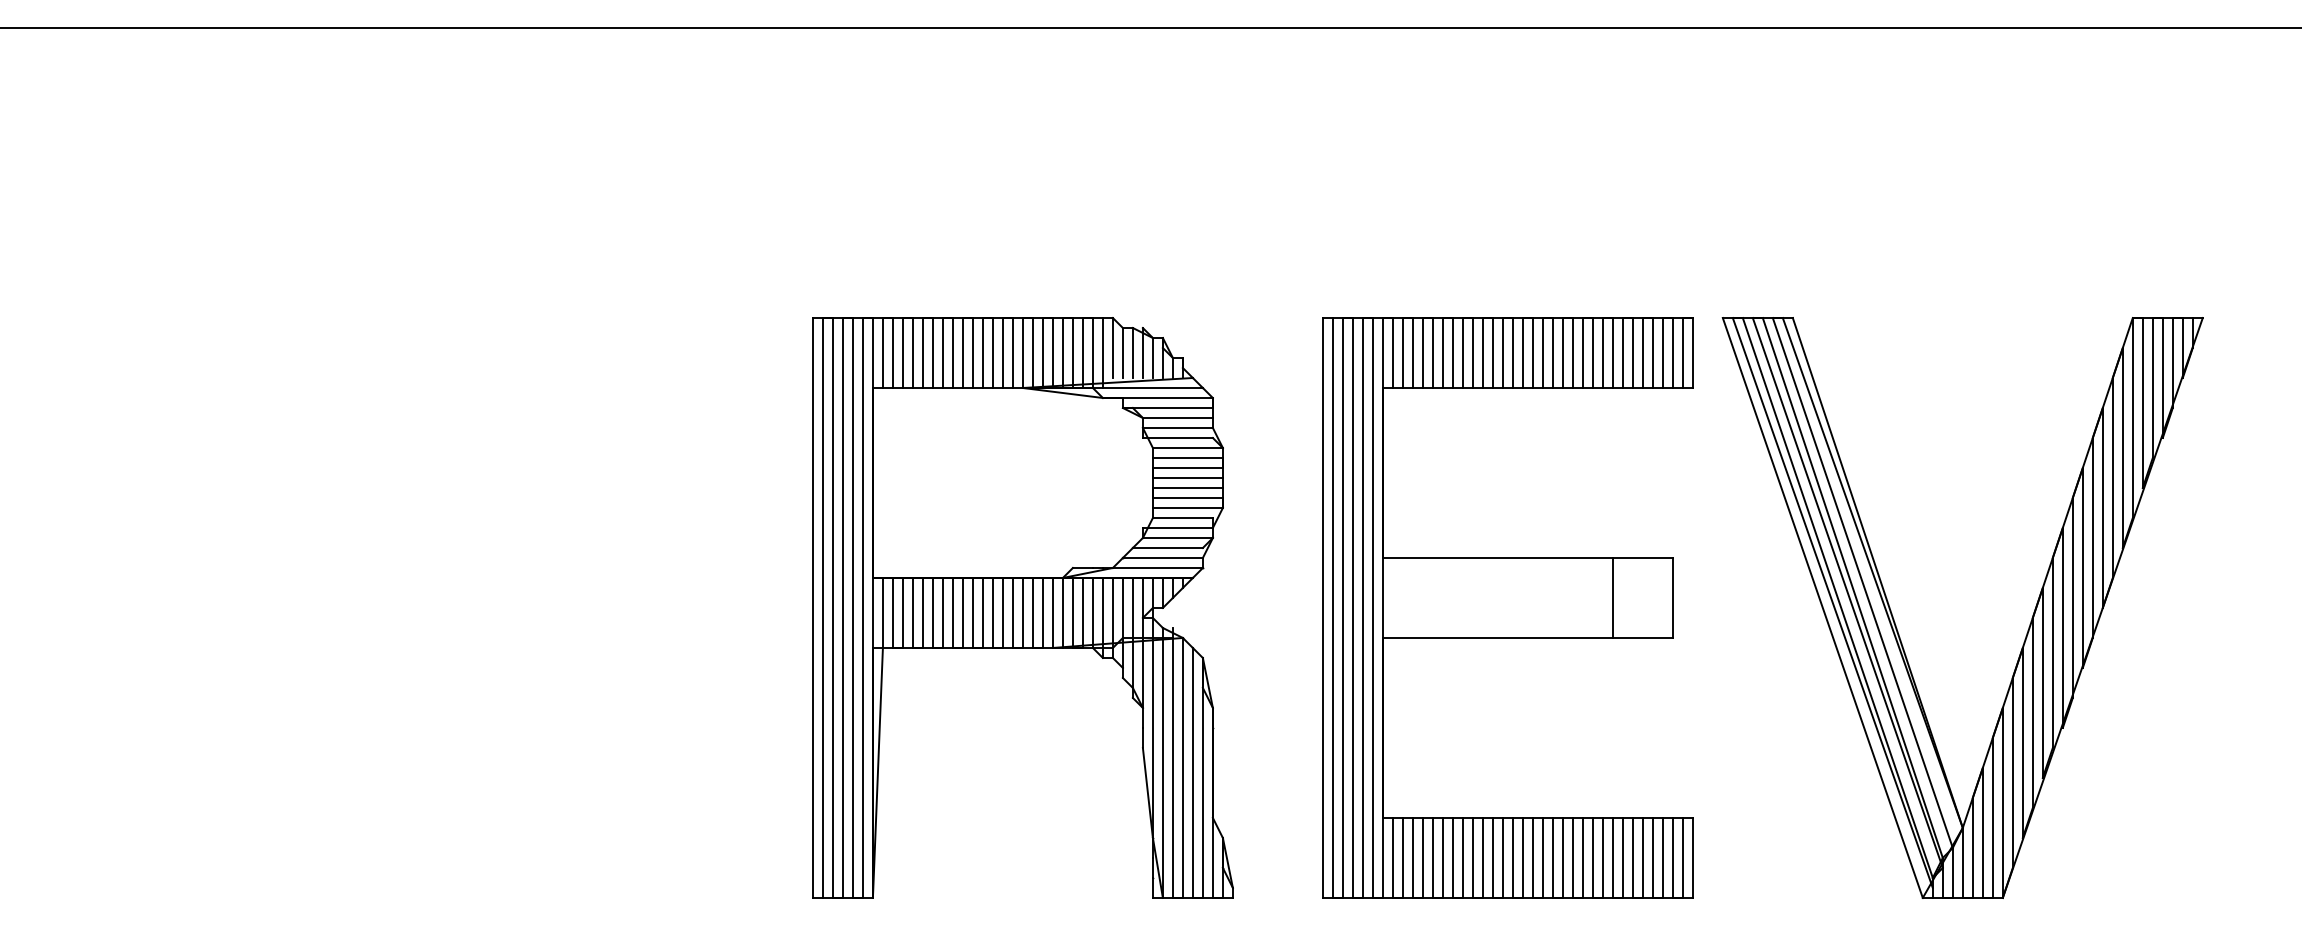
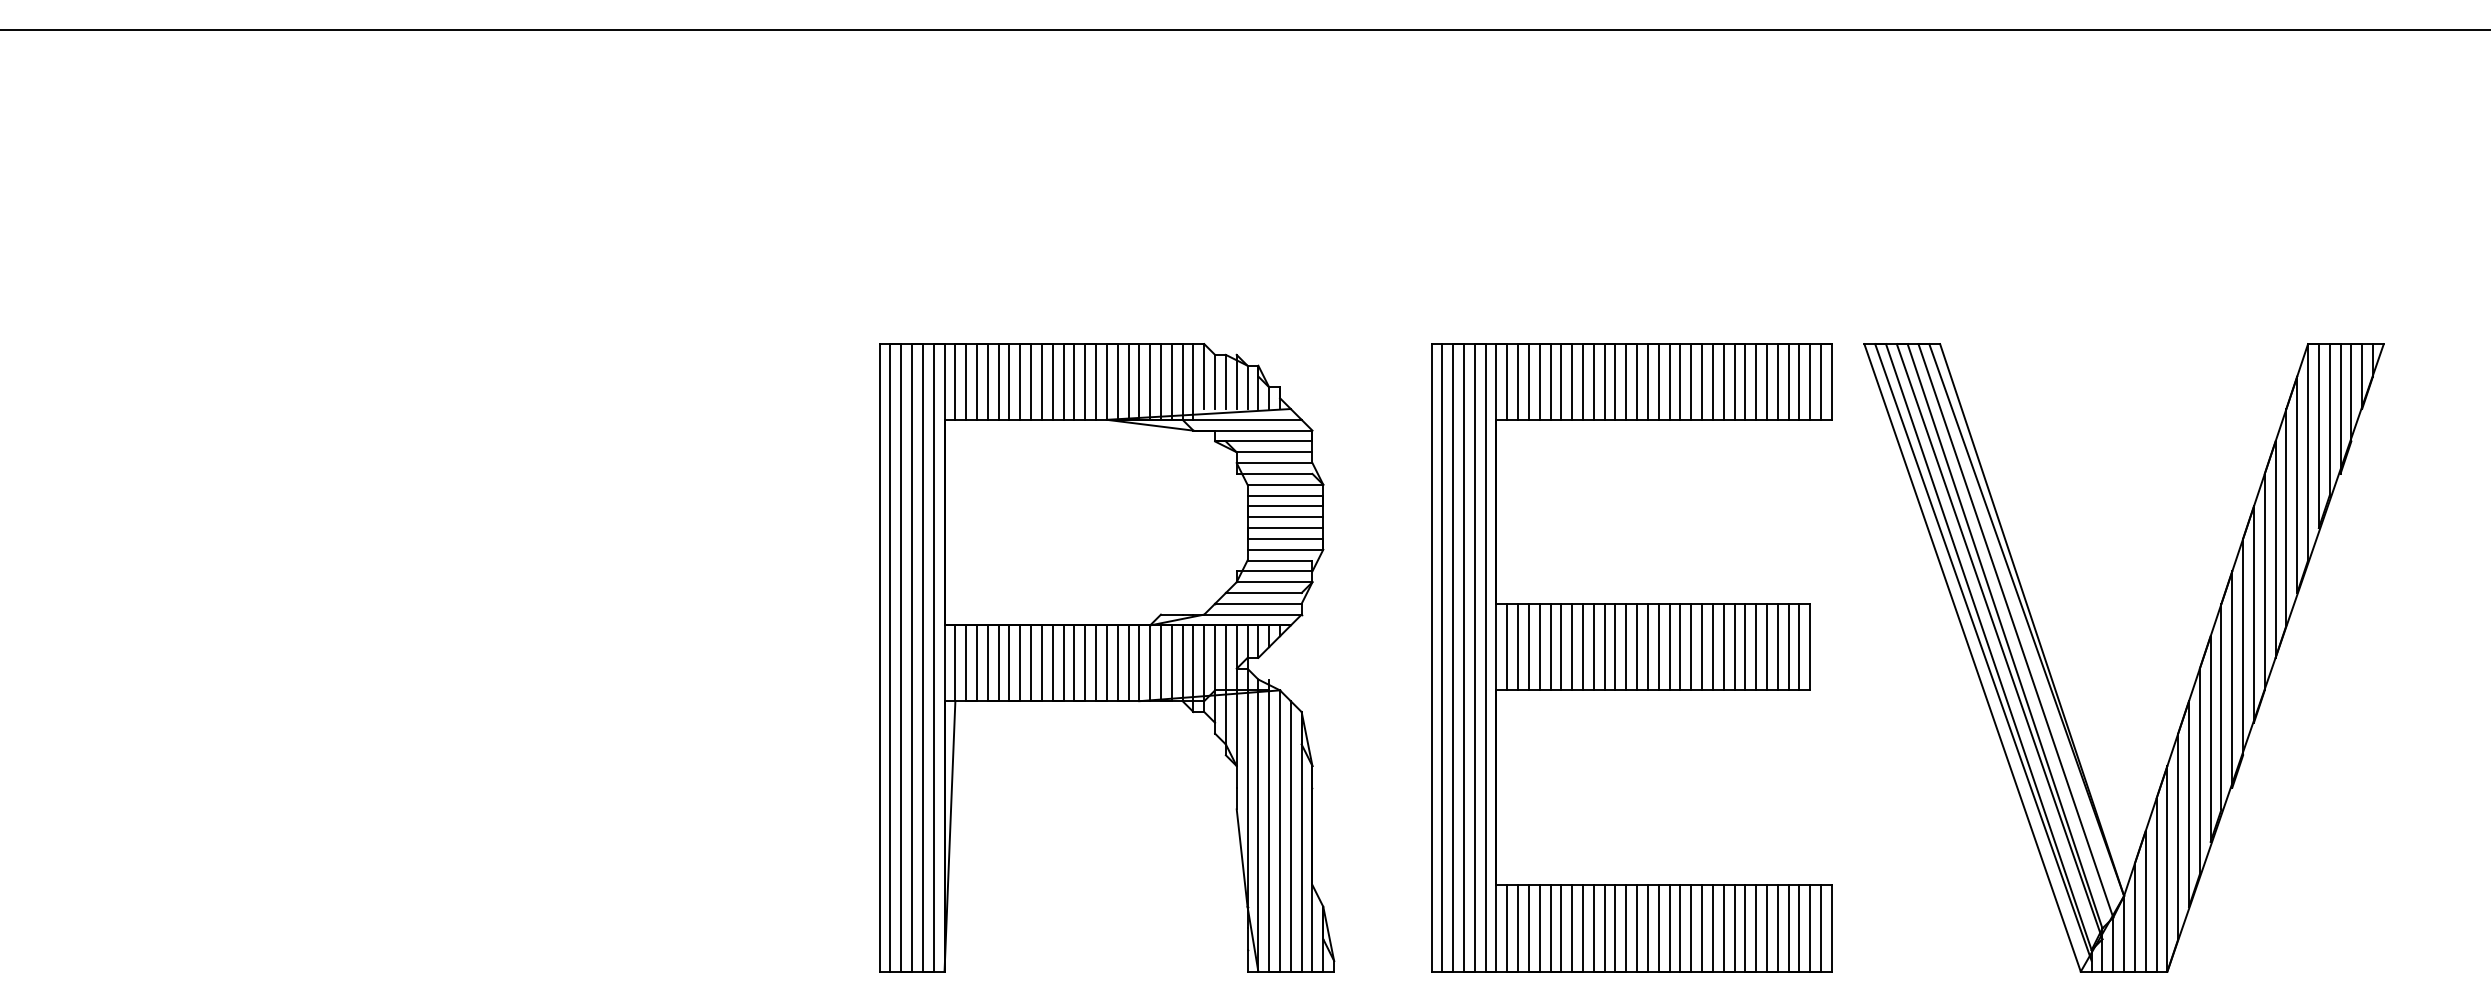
line: (1393, 597) -> (1507, 646), added
line: (1403, 597) -> (1518, 646), added
line: (1412, 597) -> (1528, 646), added
line: (1422, 597) -> (1539, 646), added
line: (1432, 597) -> (1550, 646), added
line: (1442, 597) -> (1561, 646), added
line: (1453, 597) -> (1572, 646), added
line: (1463, 597) -> (1583, 646), added
line: (1472, 597) -> (1593, 646), added
line: (1482, 597) -> (1604, 646), added
line: (1492, 597) -> (1615, 646), added
line: (1503, 597) -> (1626, 646), added
line: (1513, 597) -> (1637, 646), added
line: (1522, 597) -> (1647, 646), added
line: (1532, 597) -> (1658, 646), added
line: (1542, 597) -> (1669, 646), added
line: (1552, 597) -> (1680, 646), added
line: (1563, 597) -> (1691, 646), added
line: (1573, 597) -> (1702, 646), added
line: (1582, 597) -> (1712, 646), added
line: (1592, 597) -> (1723, 646), added
line: (1602, 597) -> (1734, 646), added
line: (1623, 597) -> (1756, 646), added
line: (1632, 597) -> (1766, 646), added
line: (1642, 597) -> (1777, 646), added
line: (1652, 597) -> (1788, 646), added
line: (1662, 597) -> (1799, 646), added

